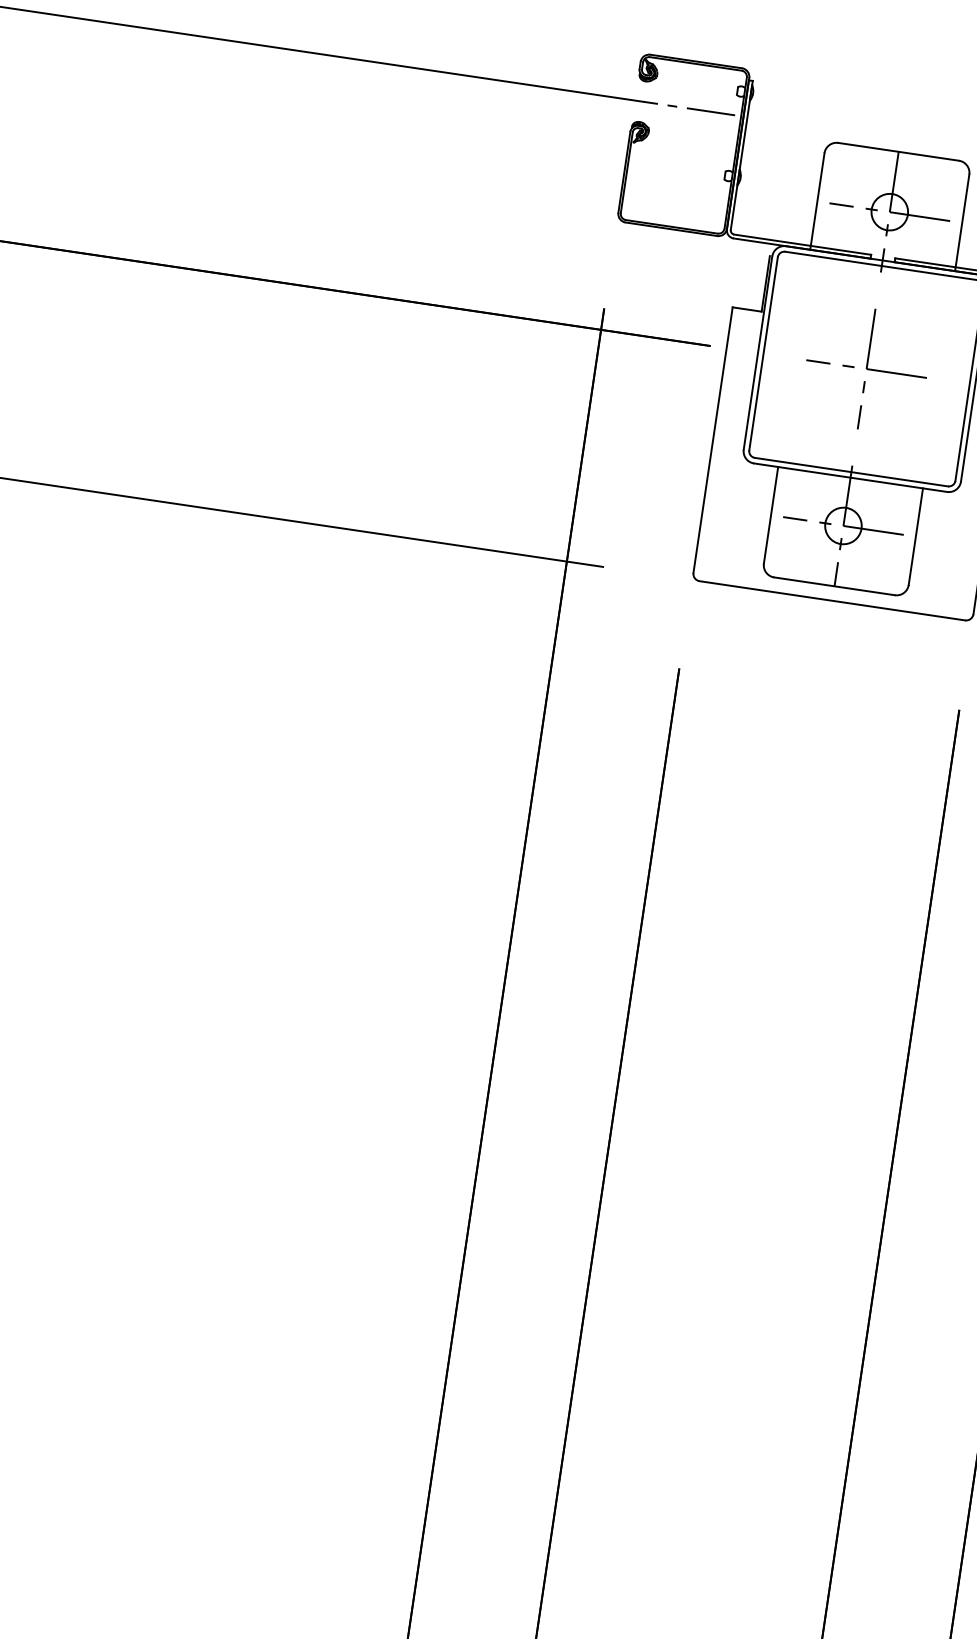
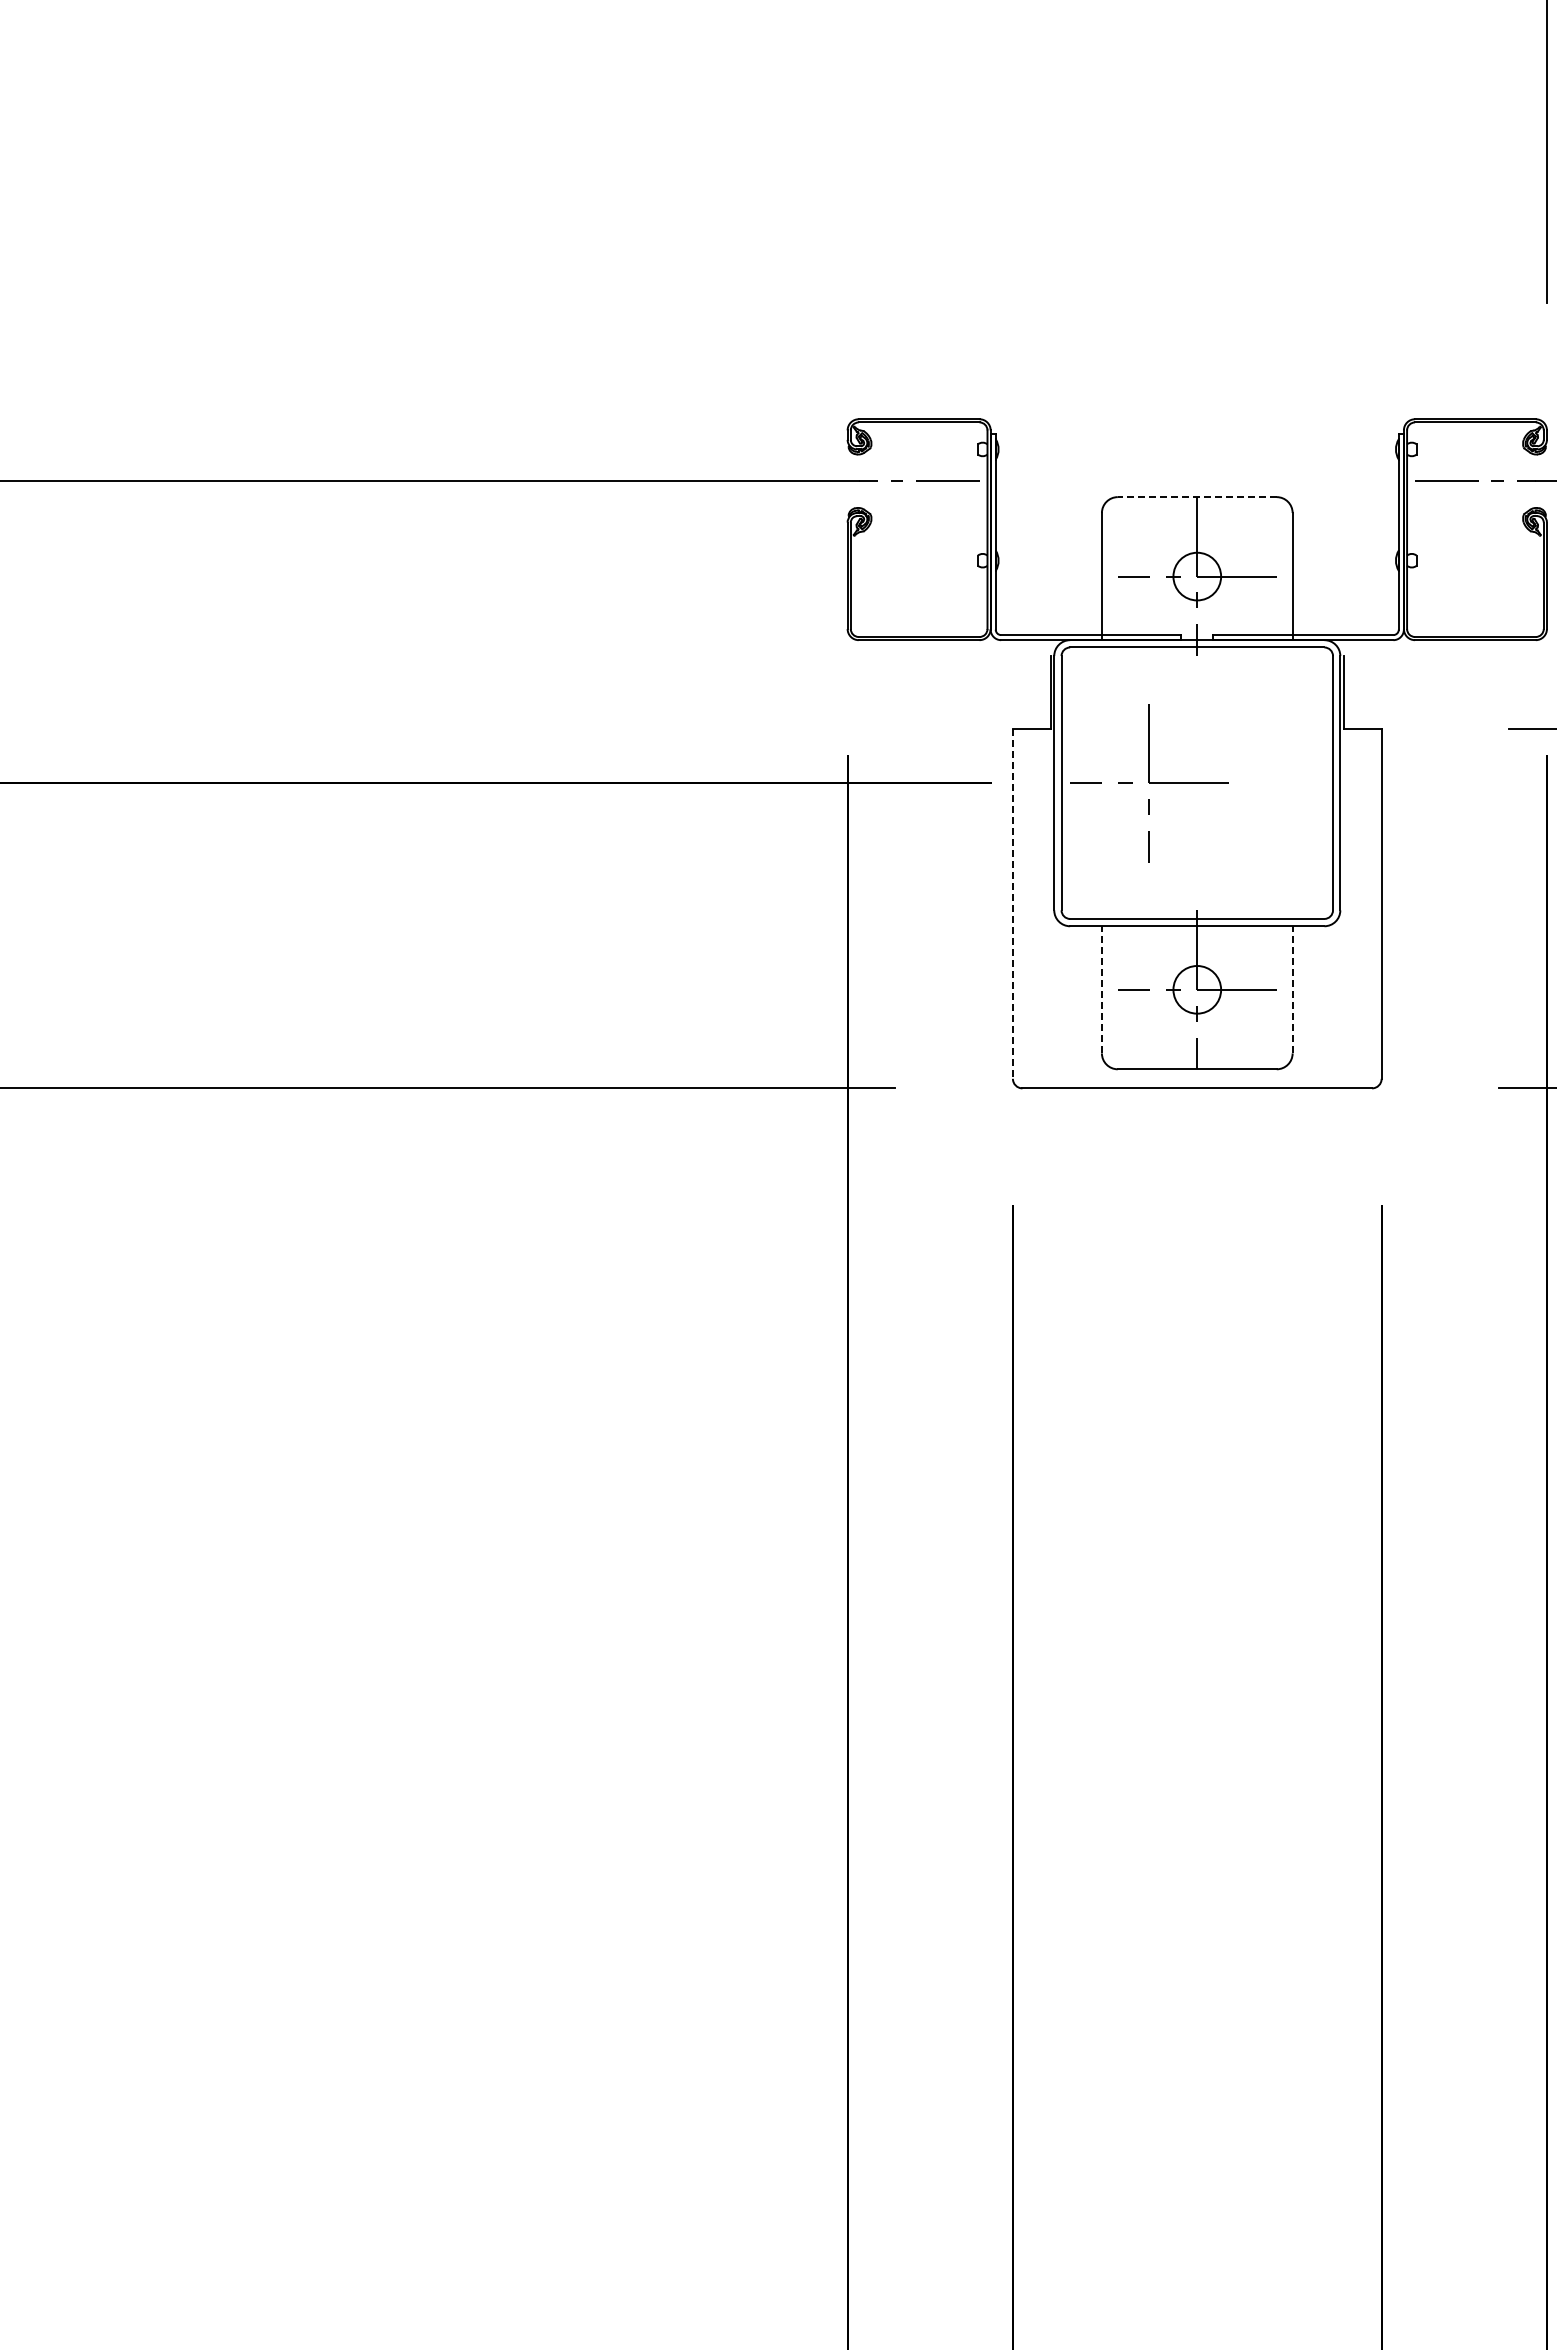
line: (898, 152) -> (1196, 497), solid -> dashed
part: (866, 369) -> (1149, 783), moved
line: (712, 440) -> (1012, 904), solid -> dashed
line: (770, 514) -> (1101, 989), solid -> dashed
line: (915, 536) -> (1292, 989), solid -> dashed

